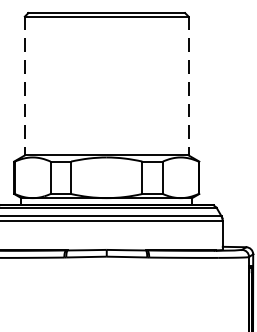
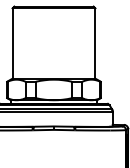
line: (24, 87) -> (12, 44), dashed -> solid
line: (188, 87) -> (95, 44), dashed -> solid

